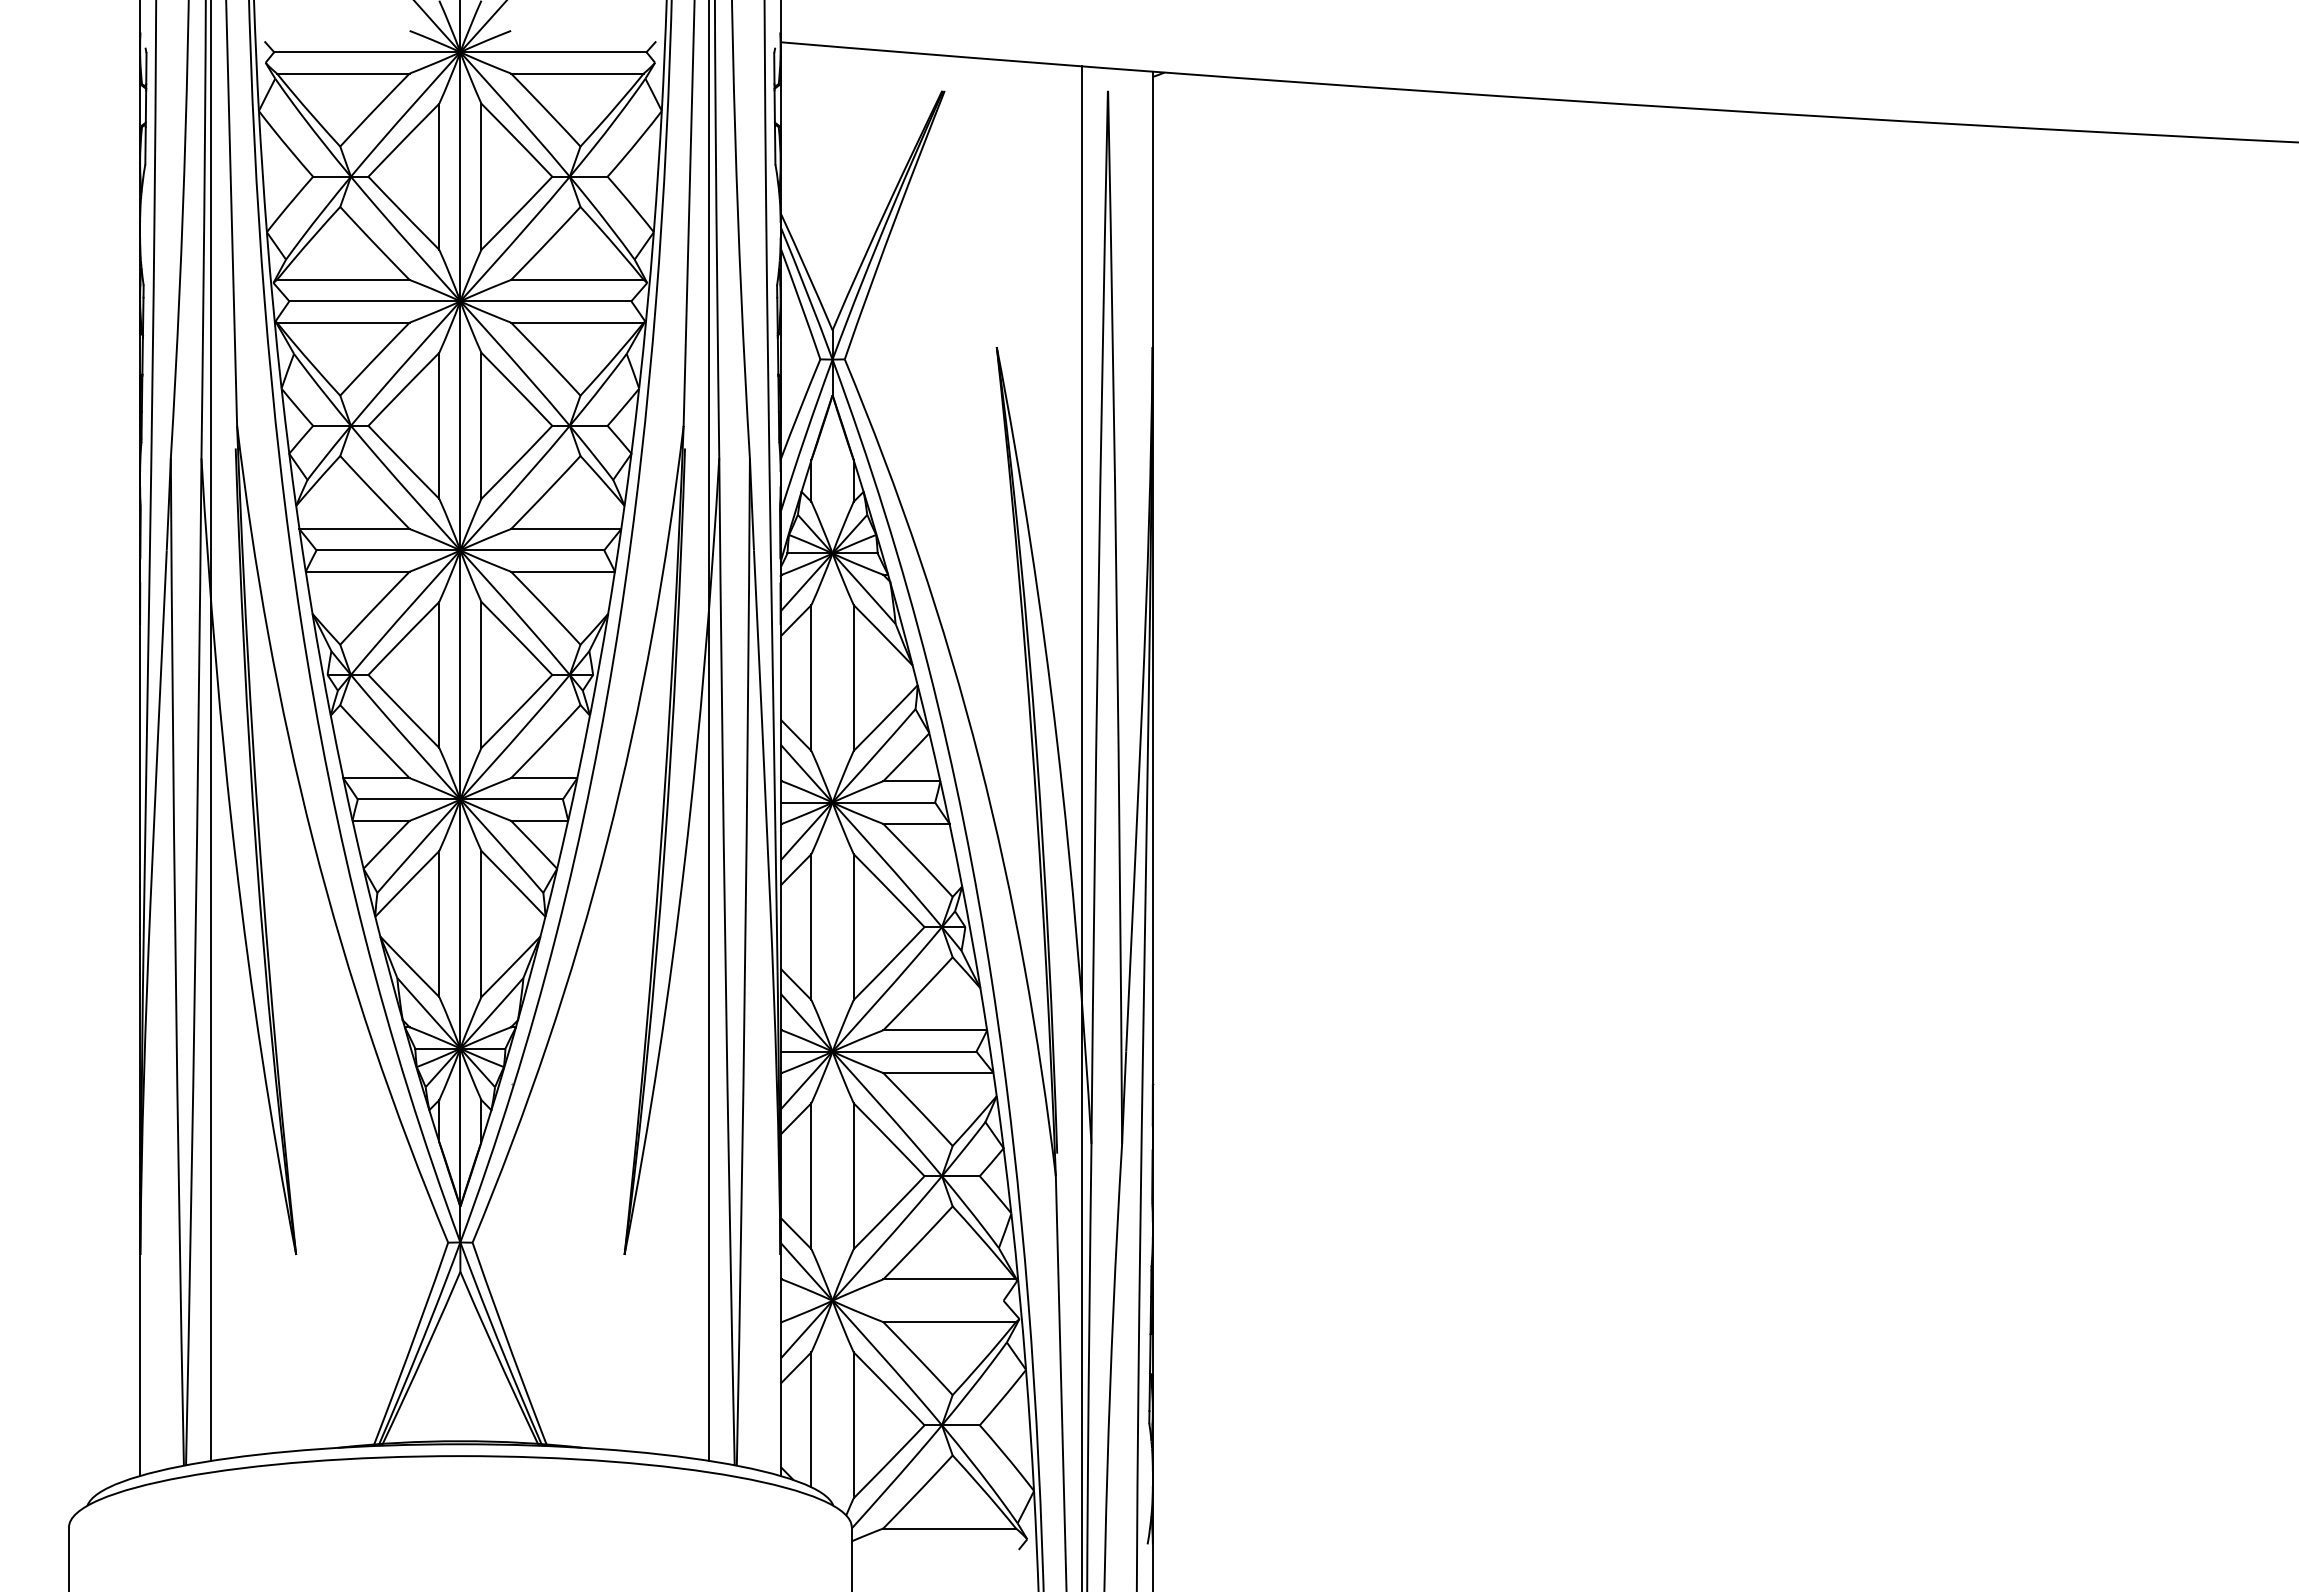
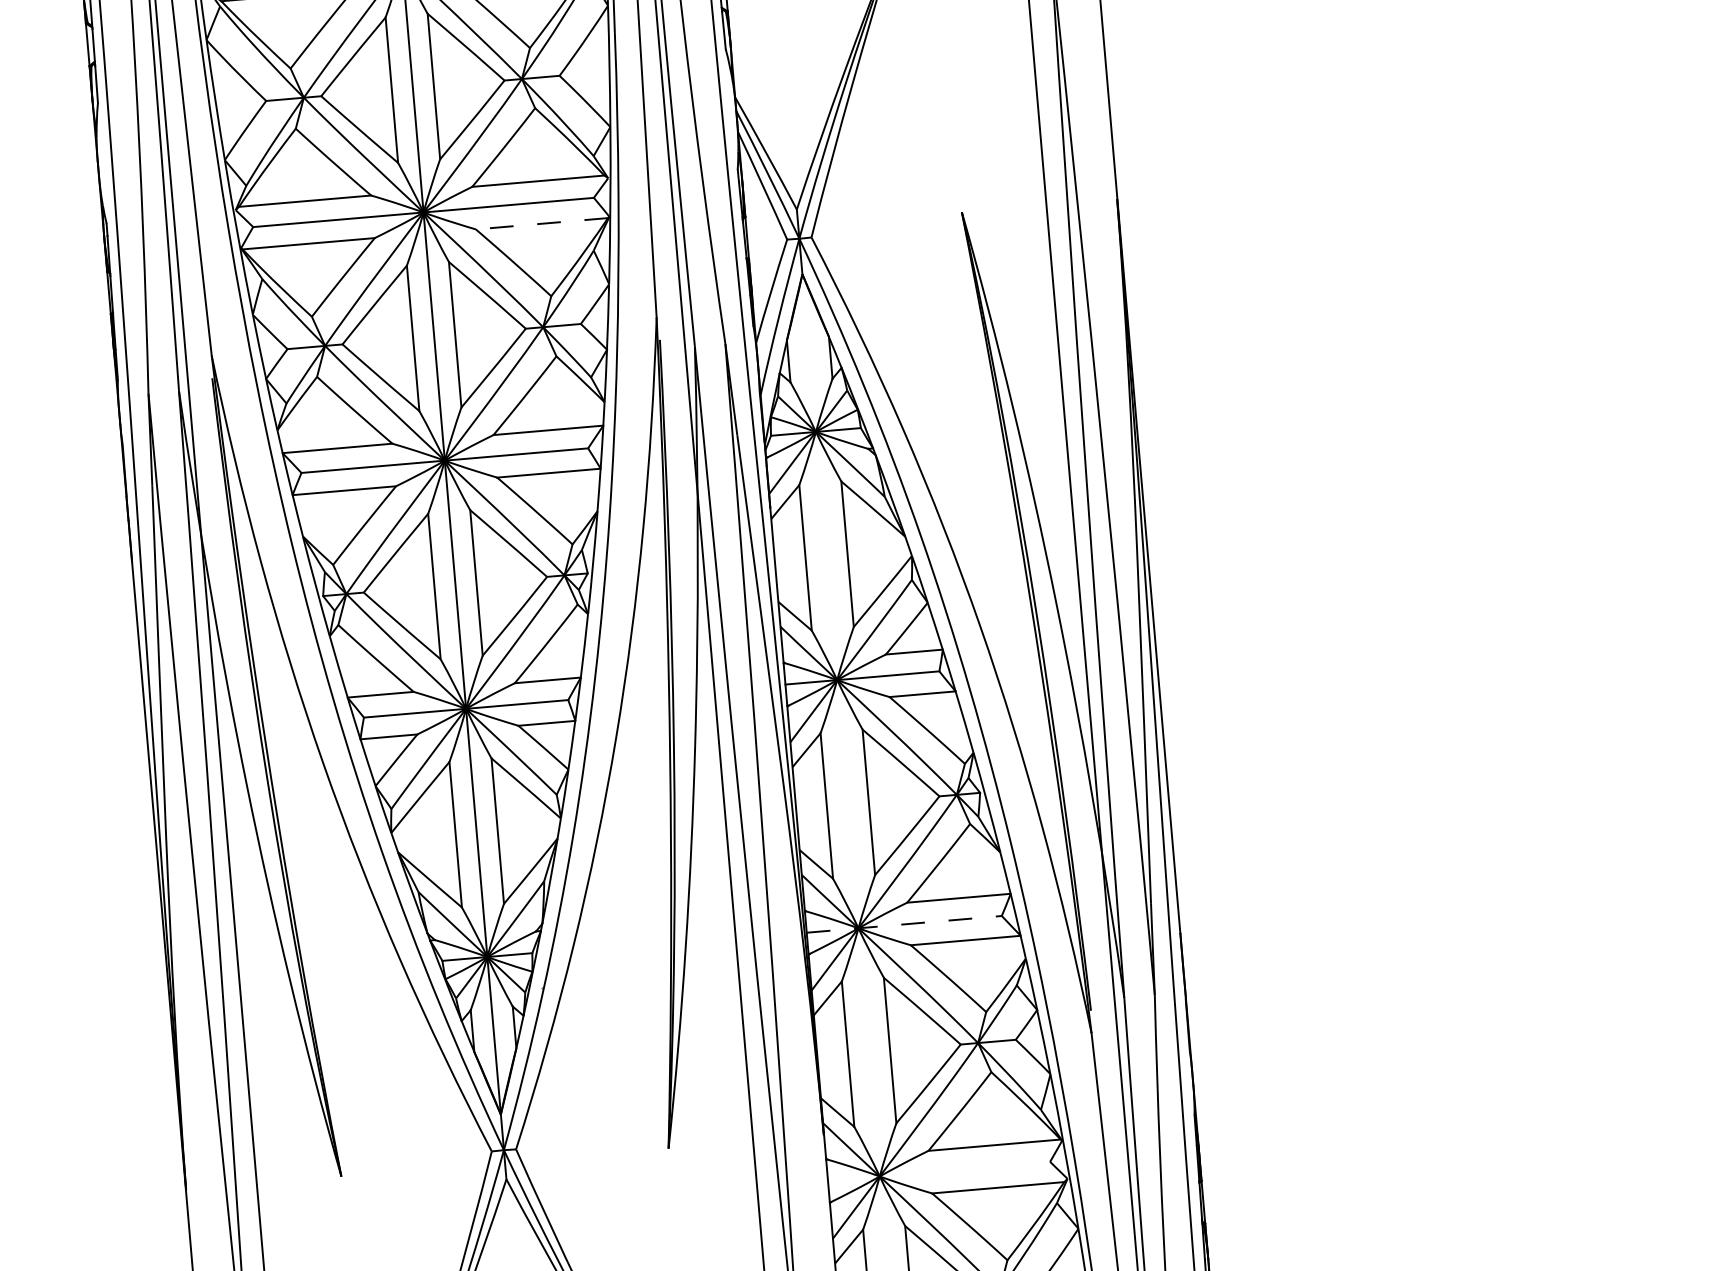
line: (576, 322) -> (541, 223), solid -> dashed
line: (878, 1051) -> (904, 924), solid -> dashed

